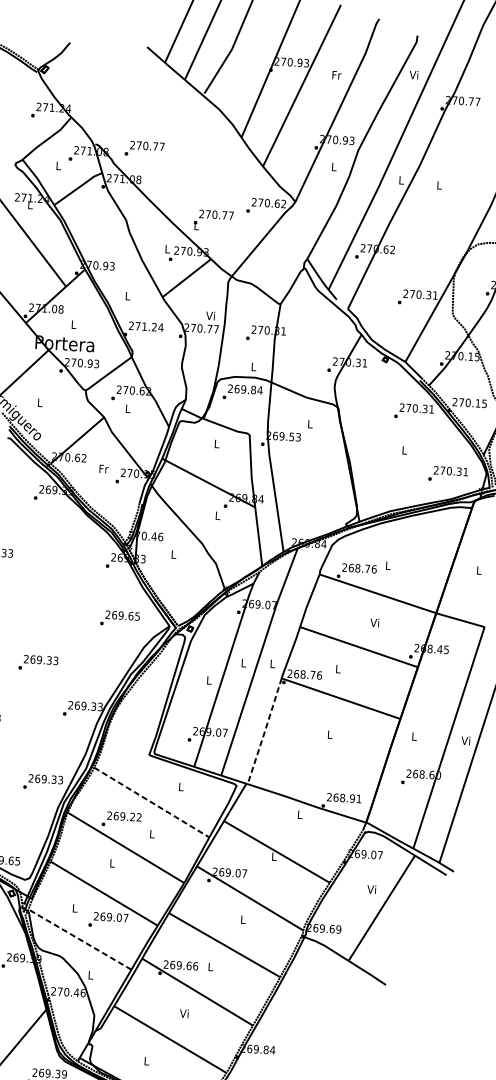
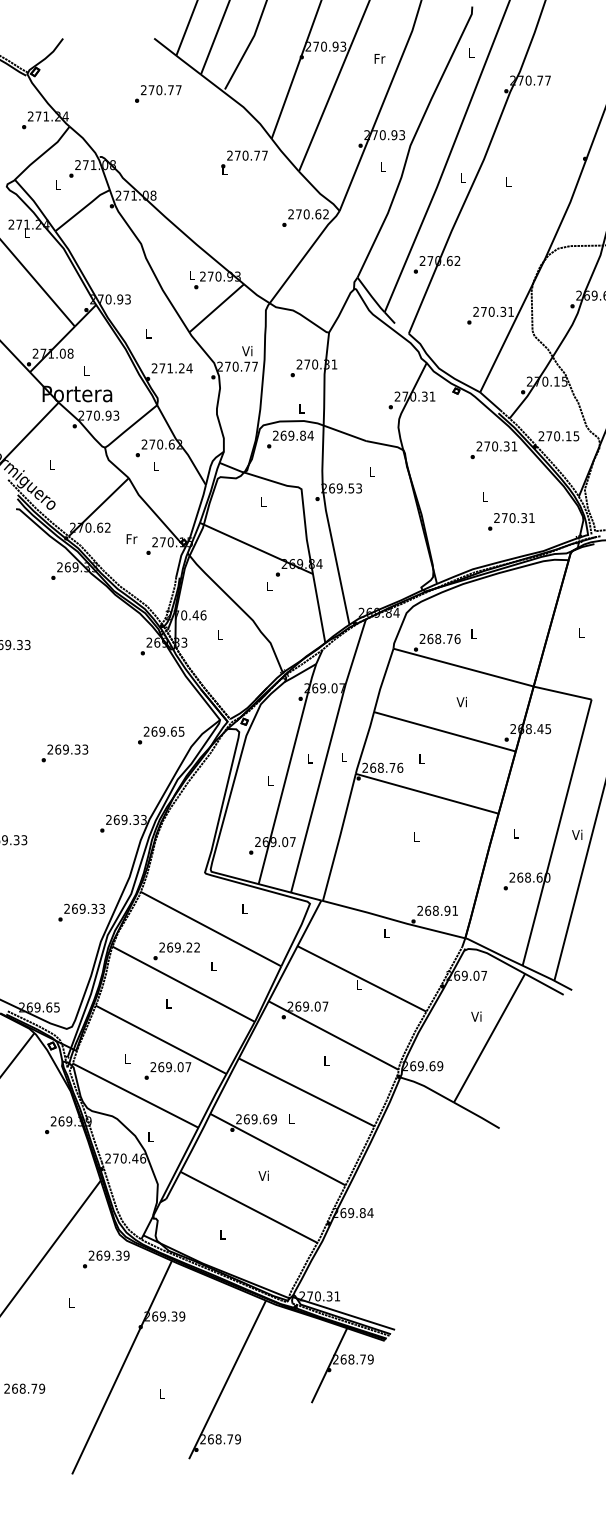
text: (413, 75) -> (470, 53), Vi -> L
text: (144, 148) -> (158, 93), moved
text: (213, 220) -> (244, 162), moved
text: (448, 474) -> (511, 521), moved
text: (120, 618) -> (161, 735), moved
text: (38, 663) -> (64, 753), moved
line: (264, 731) -> (339, 837), dashed -> solid
line: (152, 802) -> (211, 929), dashed -> solid
line: (79, 939) -> (135, 1095), dashed -> solid
text: (195, 966) -> (273, 1119), 269.66 -> 269.69

